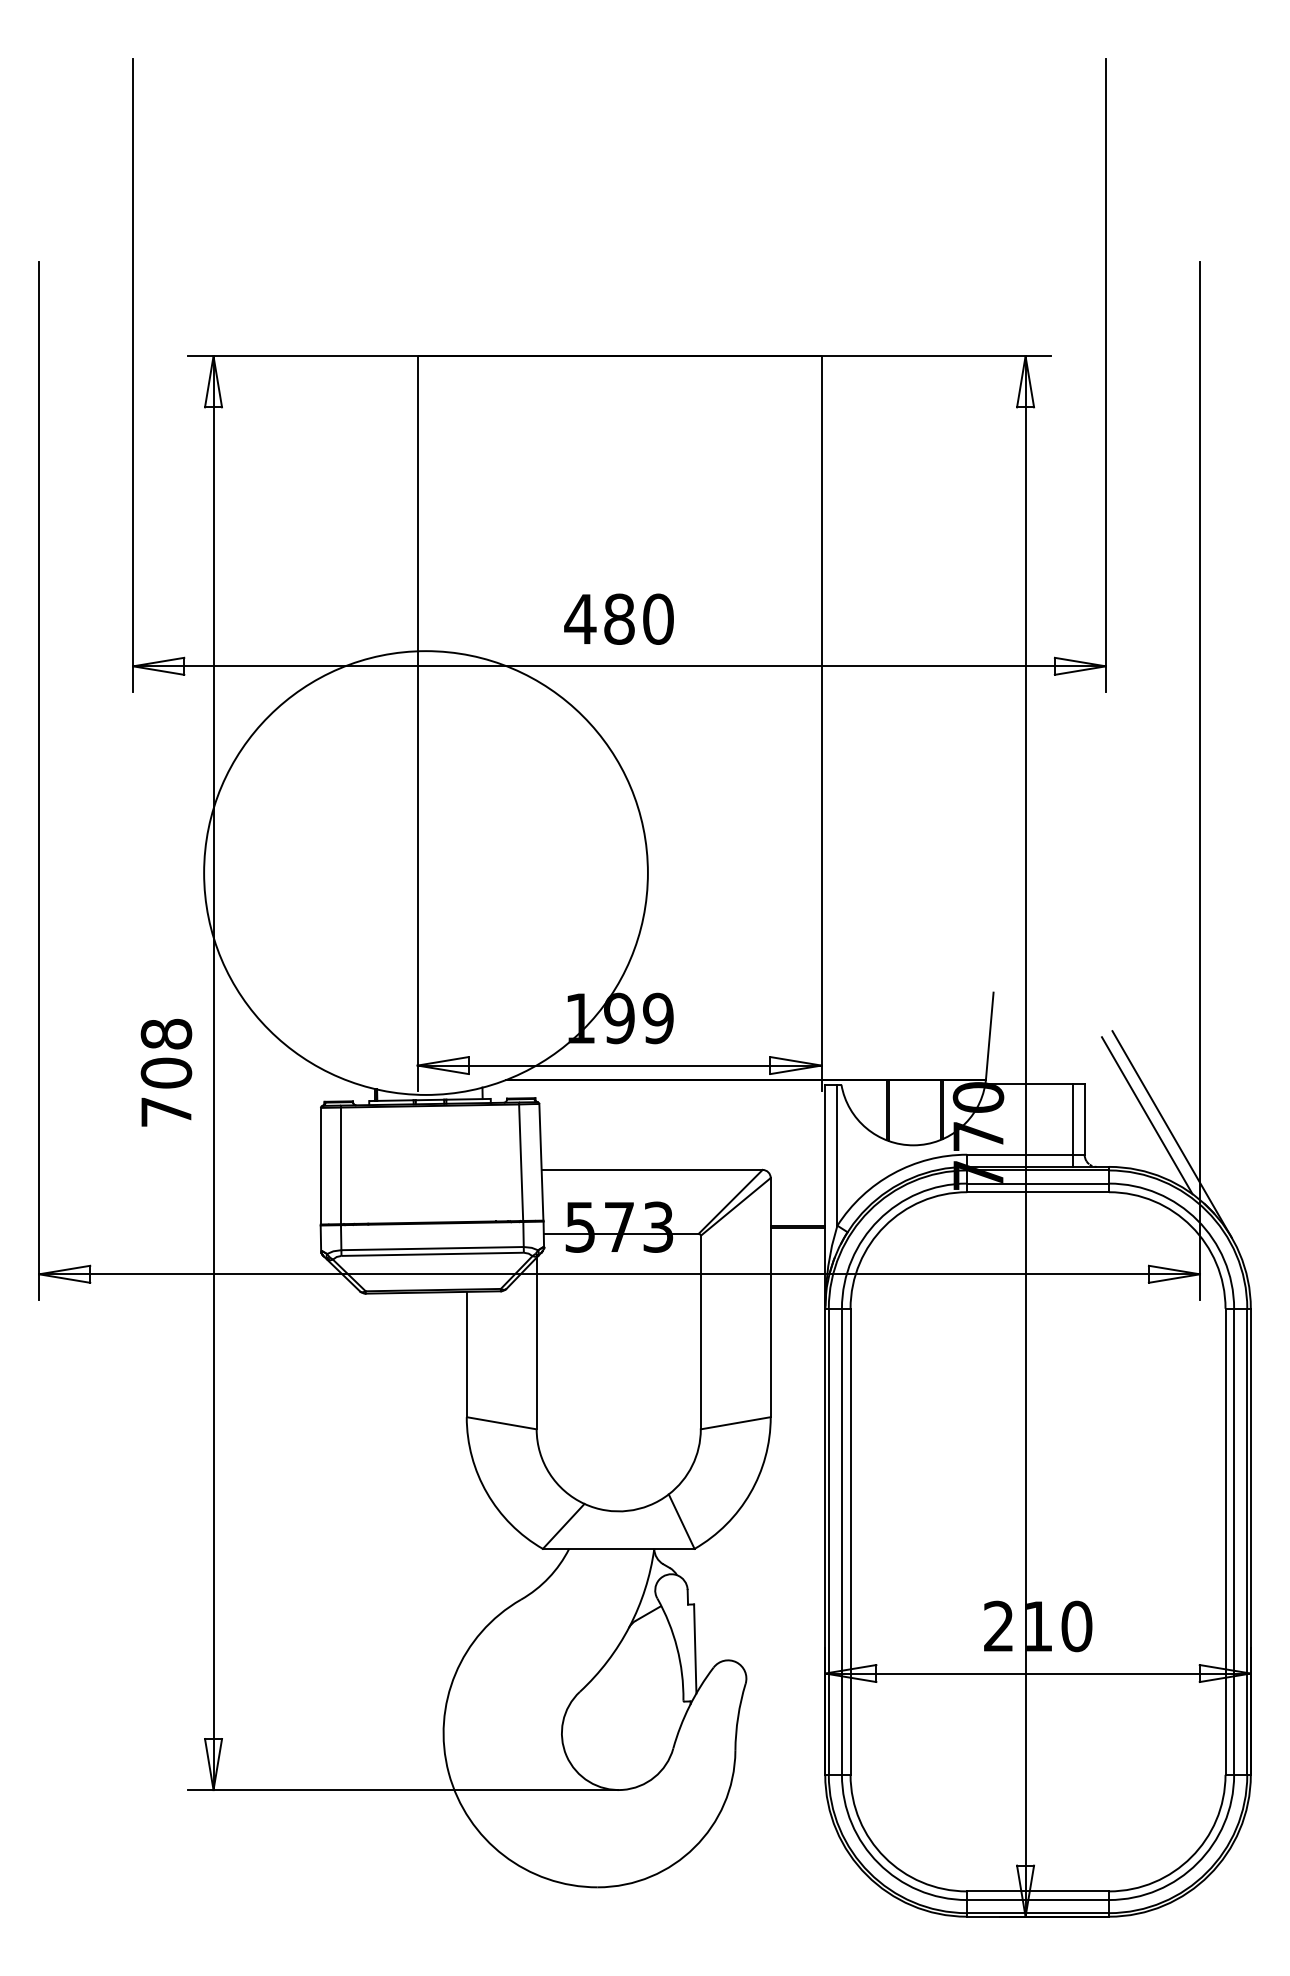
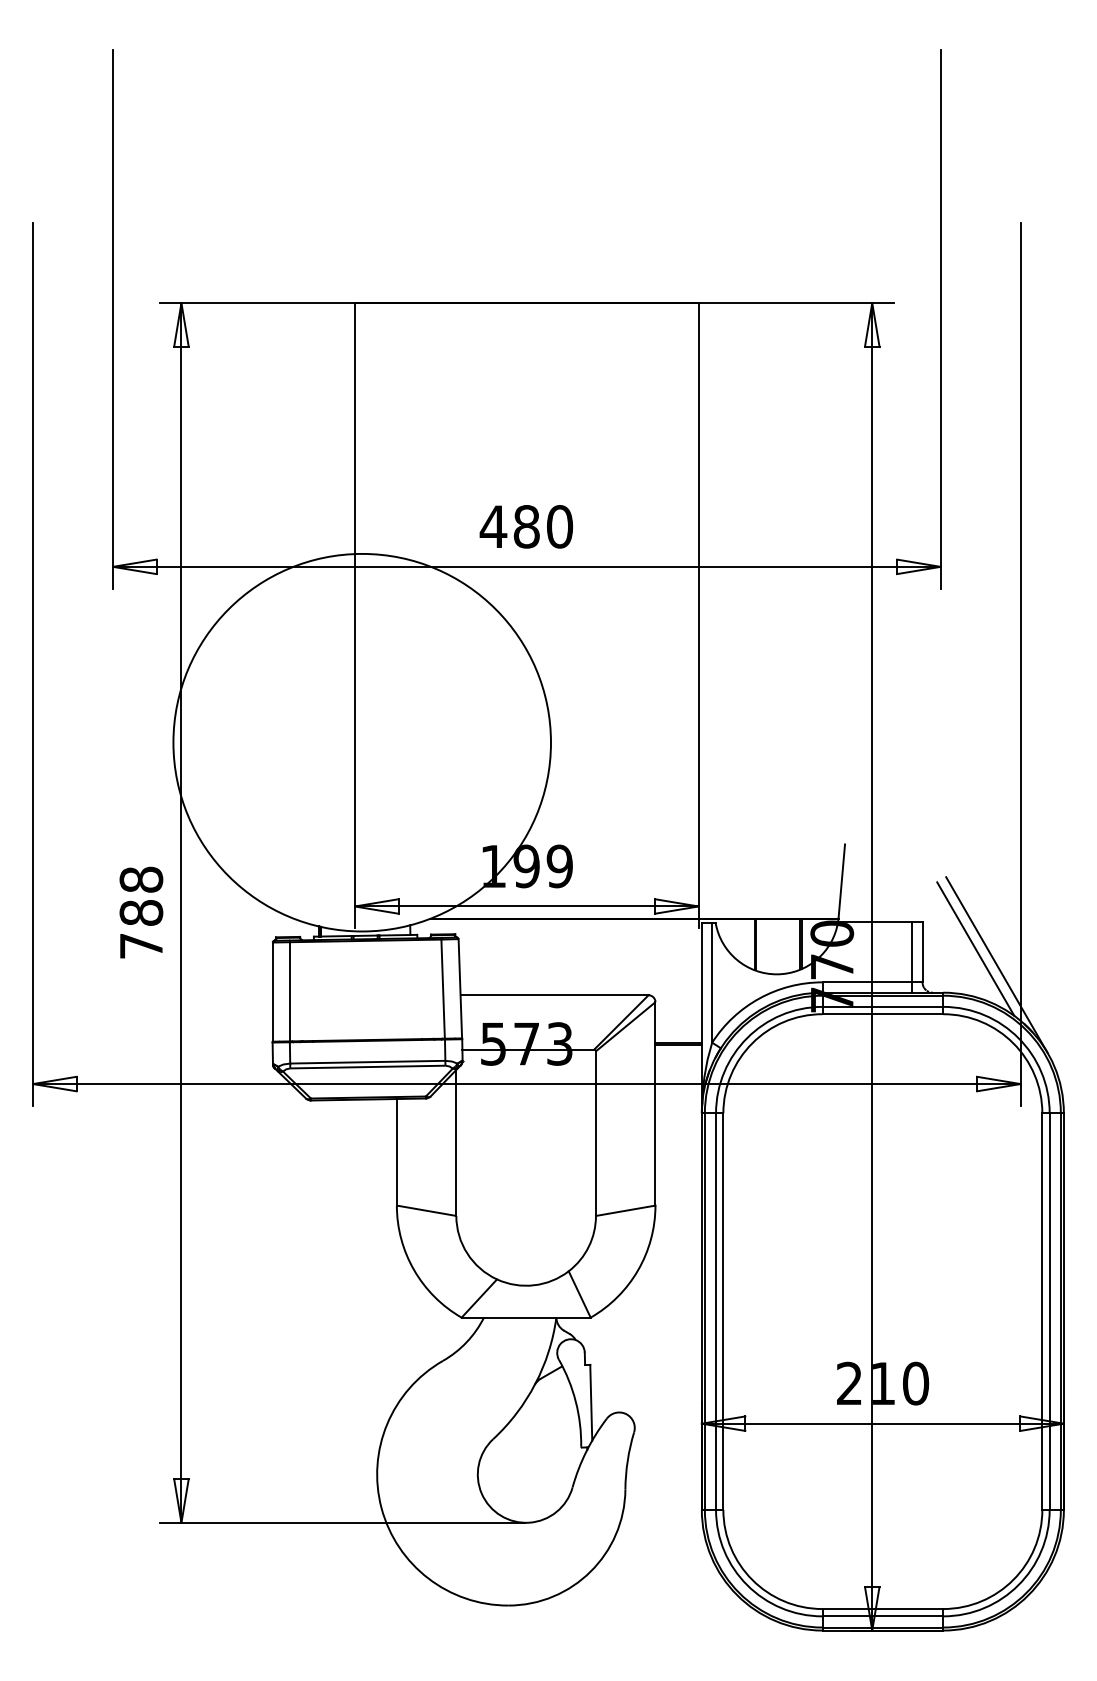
text: (166, 1072) -> (141, 912), 708 -> 788

